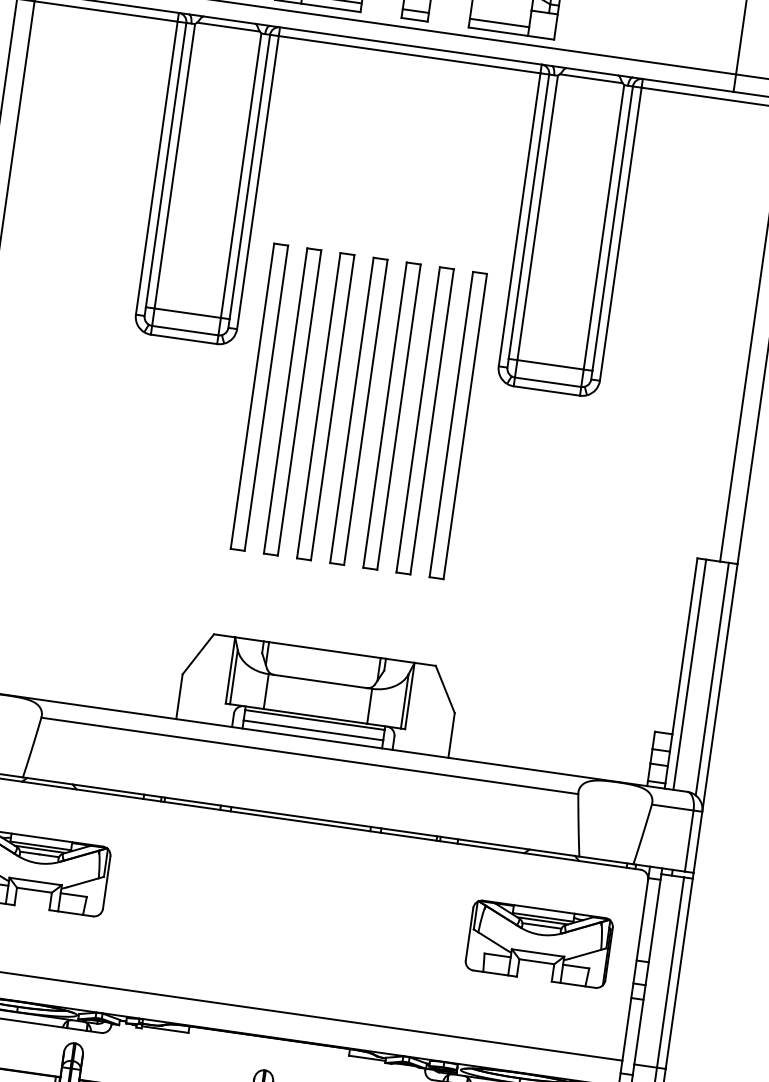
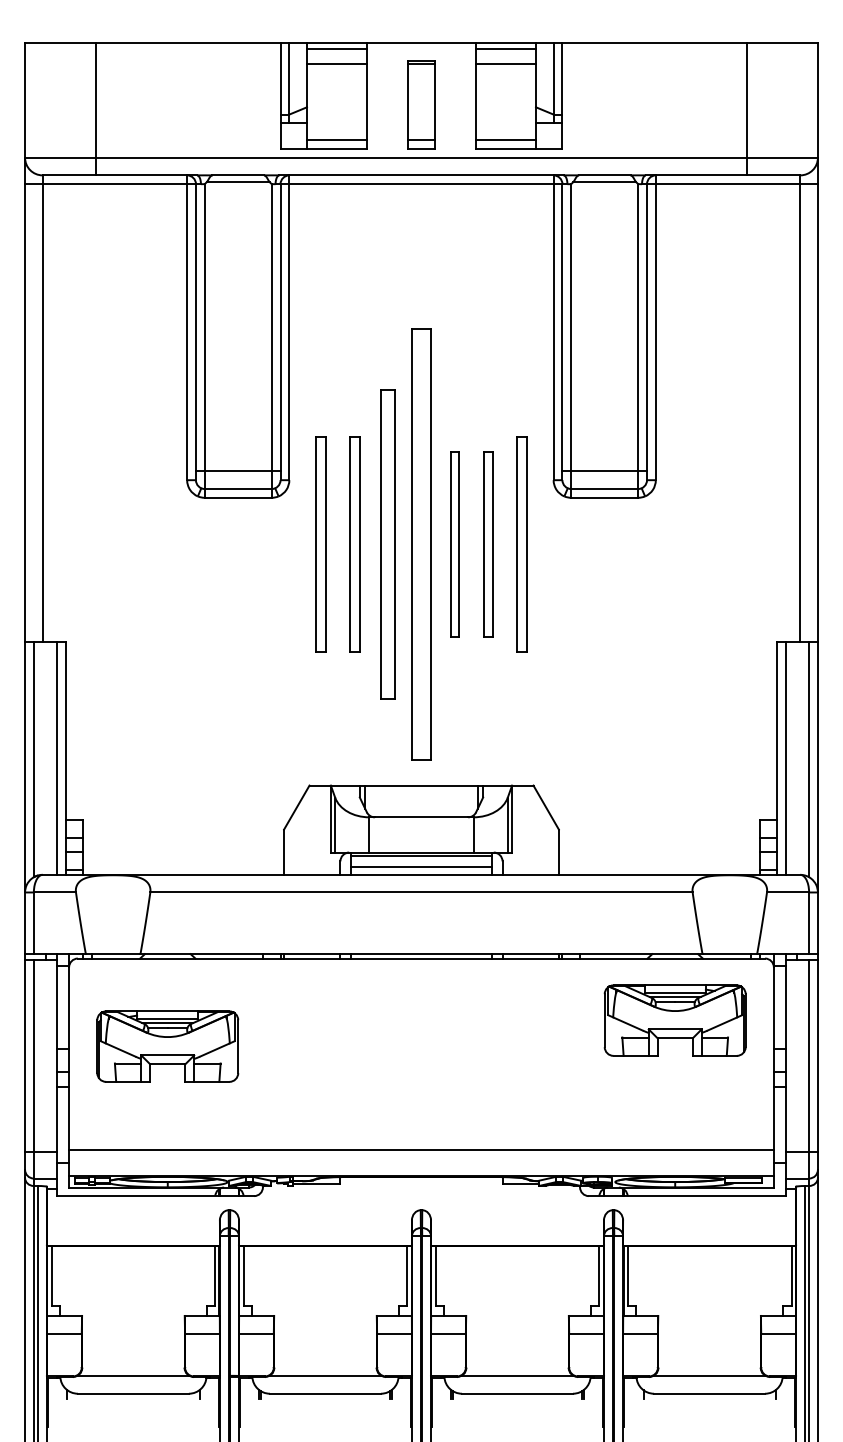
part: (258, 397) -> (320, 544), size x0.7
part: (292, 401) -> (354, 544), size x0.7
part: (358, 411) -> (421, 544), size x1.4
part: (391, 416) -> (454, 544), size x0.6
part: (425, 420) -> (488, 544), size x0.6
part: (457, 425) -> (521, 544), size x0.7
part: (538, 944) -> (674, 1020), moved

